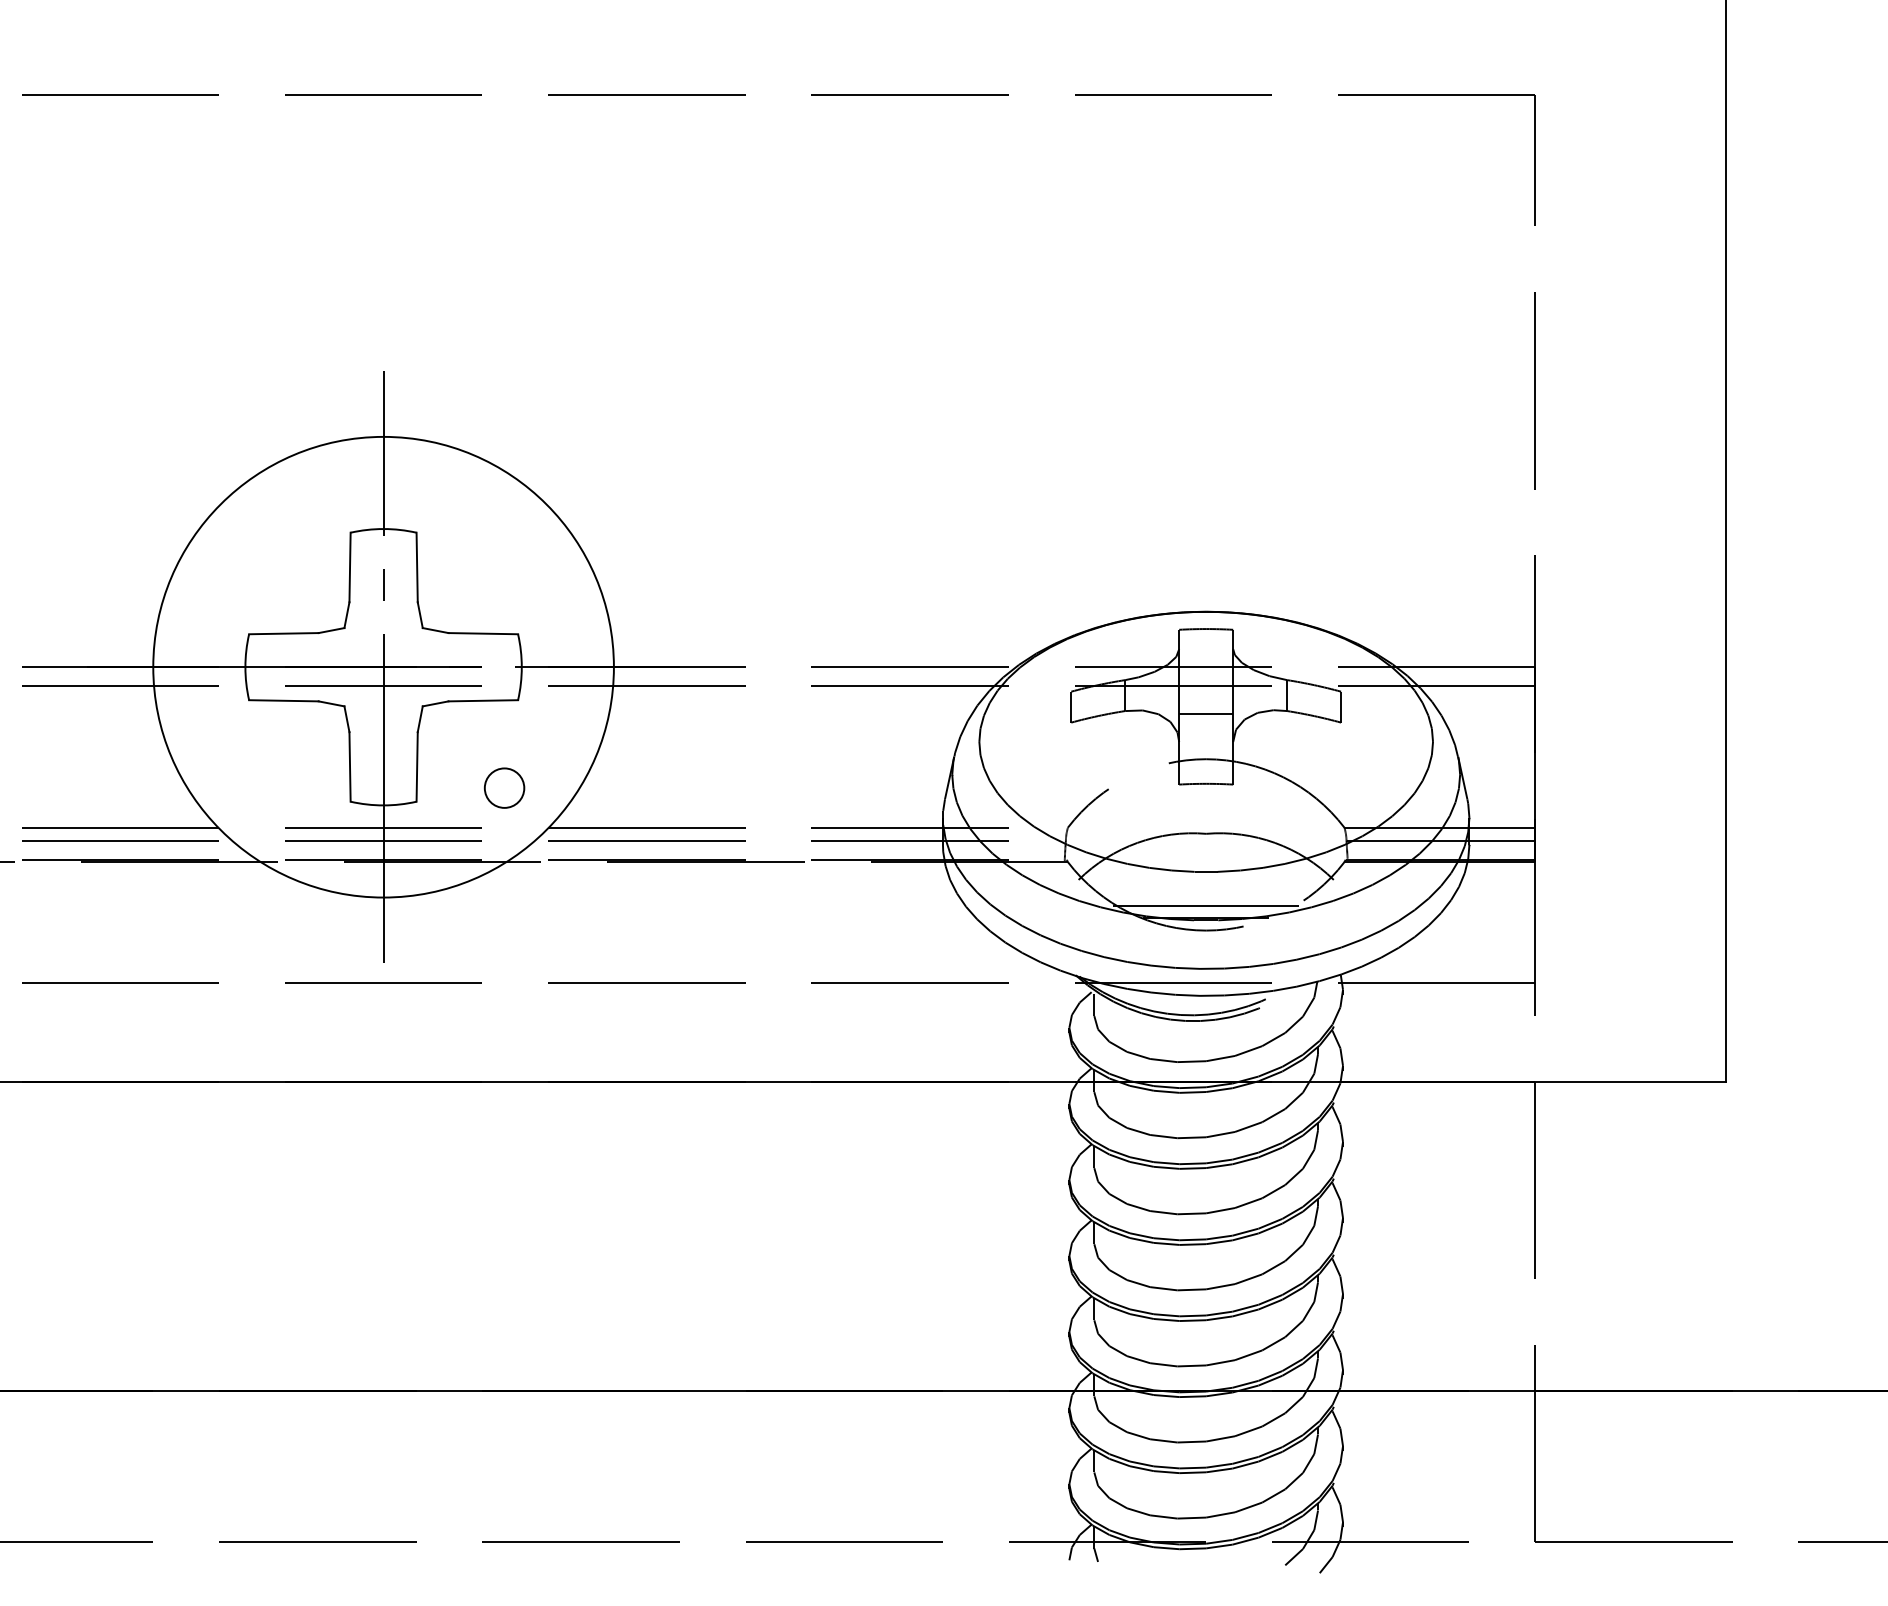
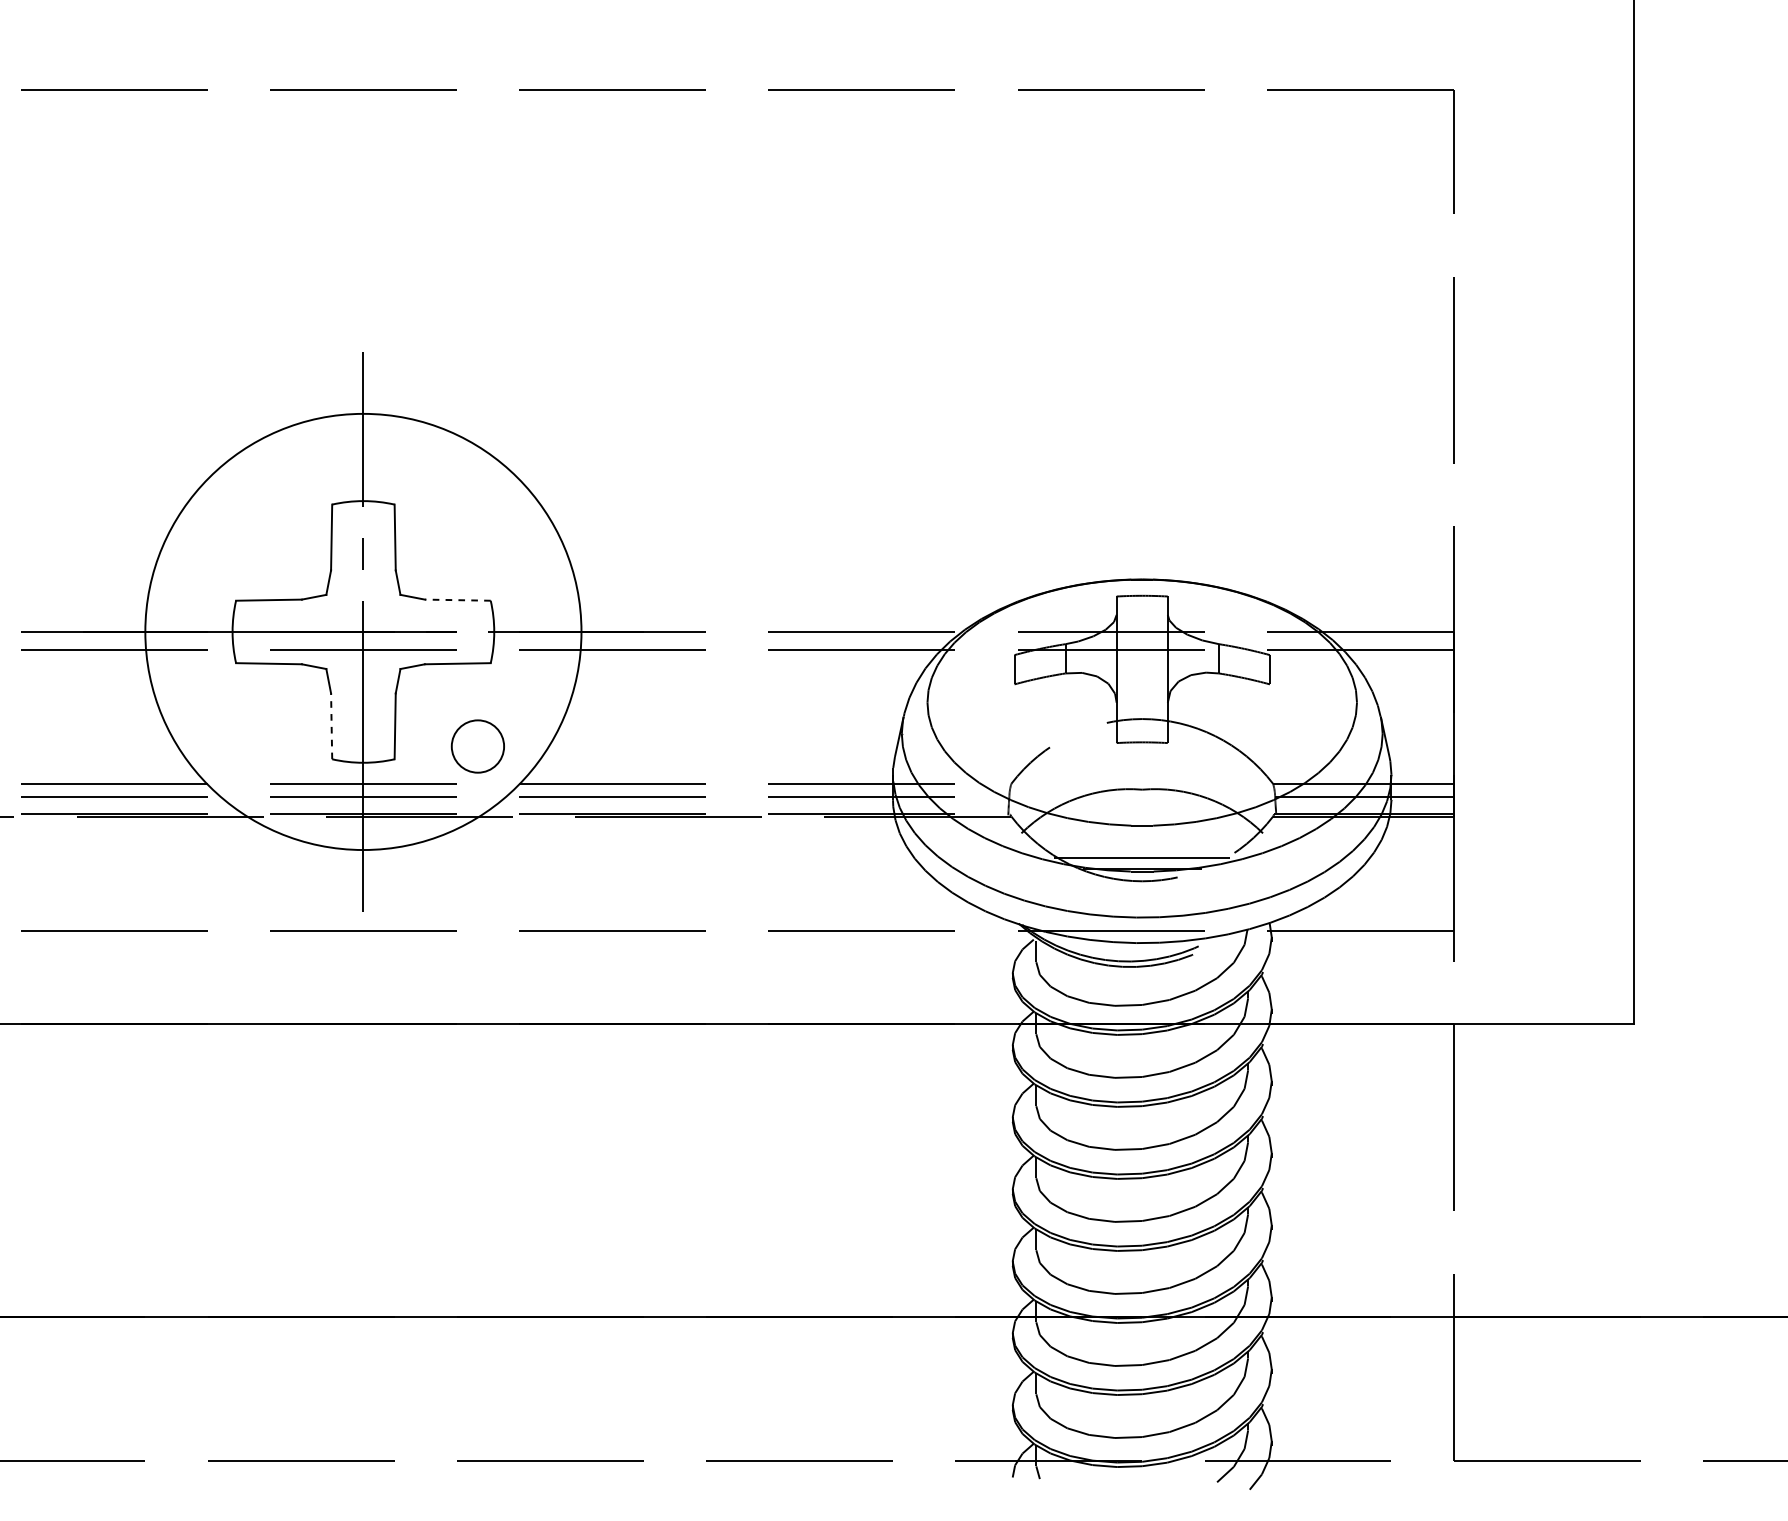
line: (483, 633) -> (457, 600), solid -> dashed
line: (1206, 713) -> (1142, 675), removed
line: (350, 766) -> (332, 725), solid -> dashed
circle: (504, 787) -> (477, 745), size x1.4

